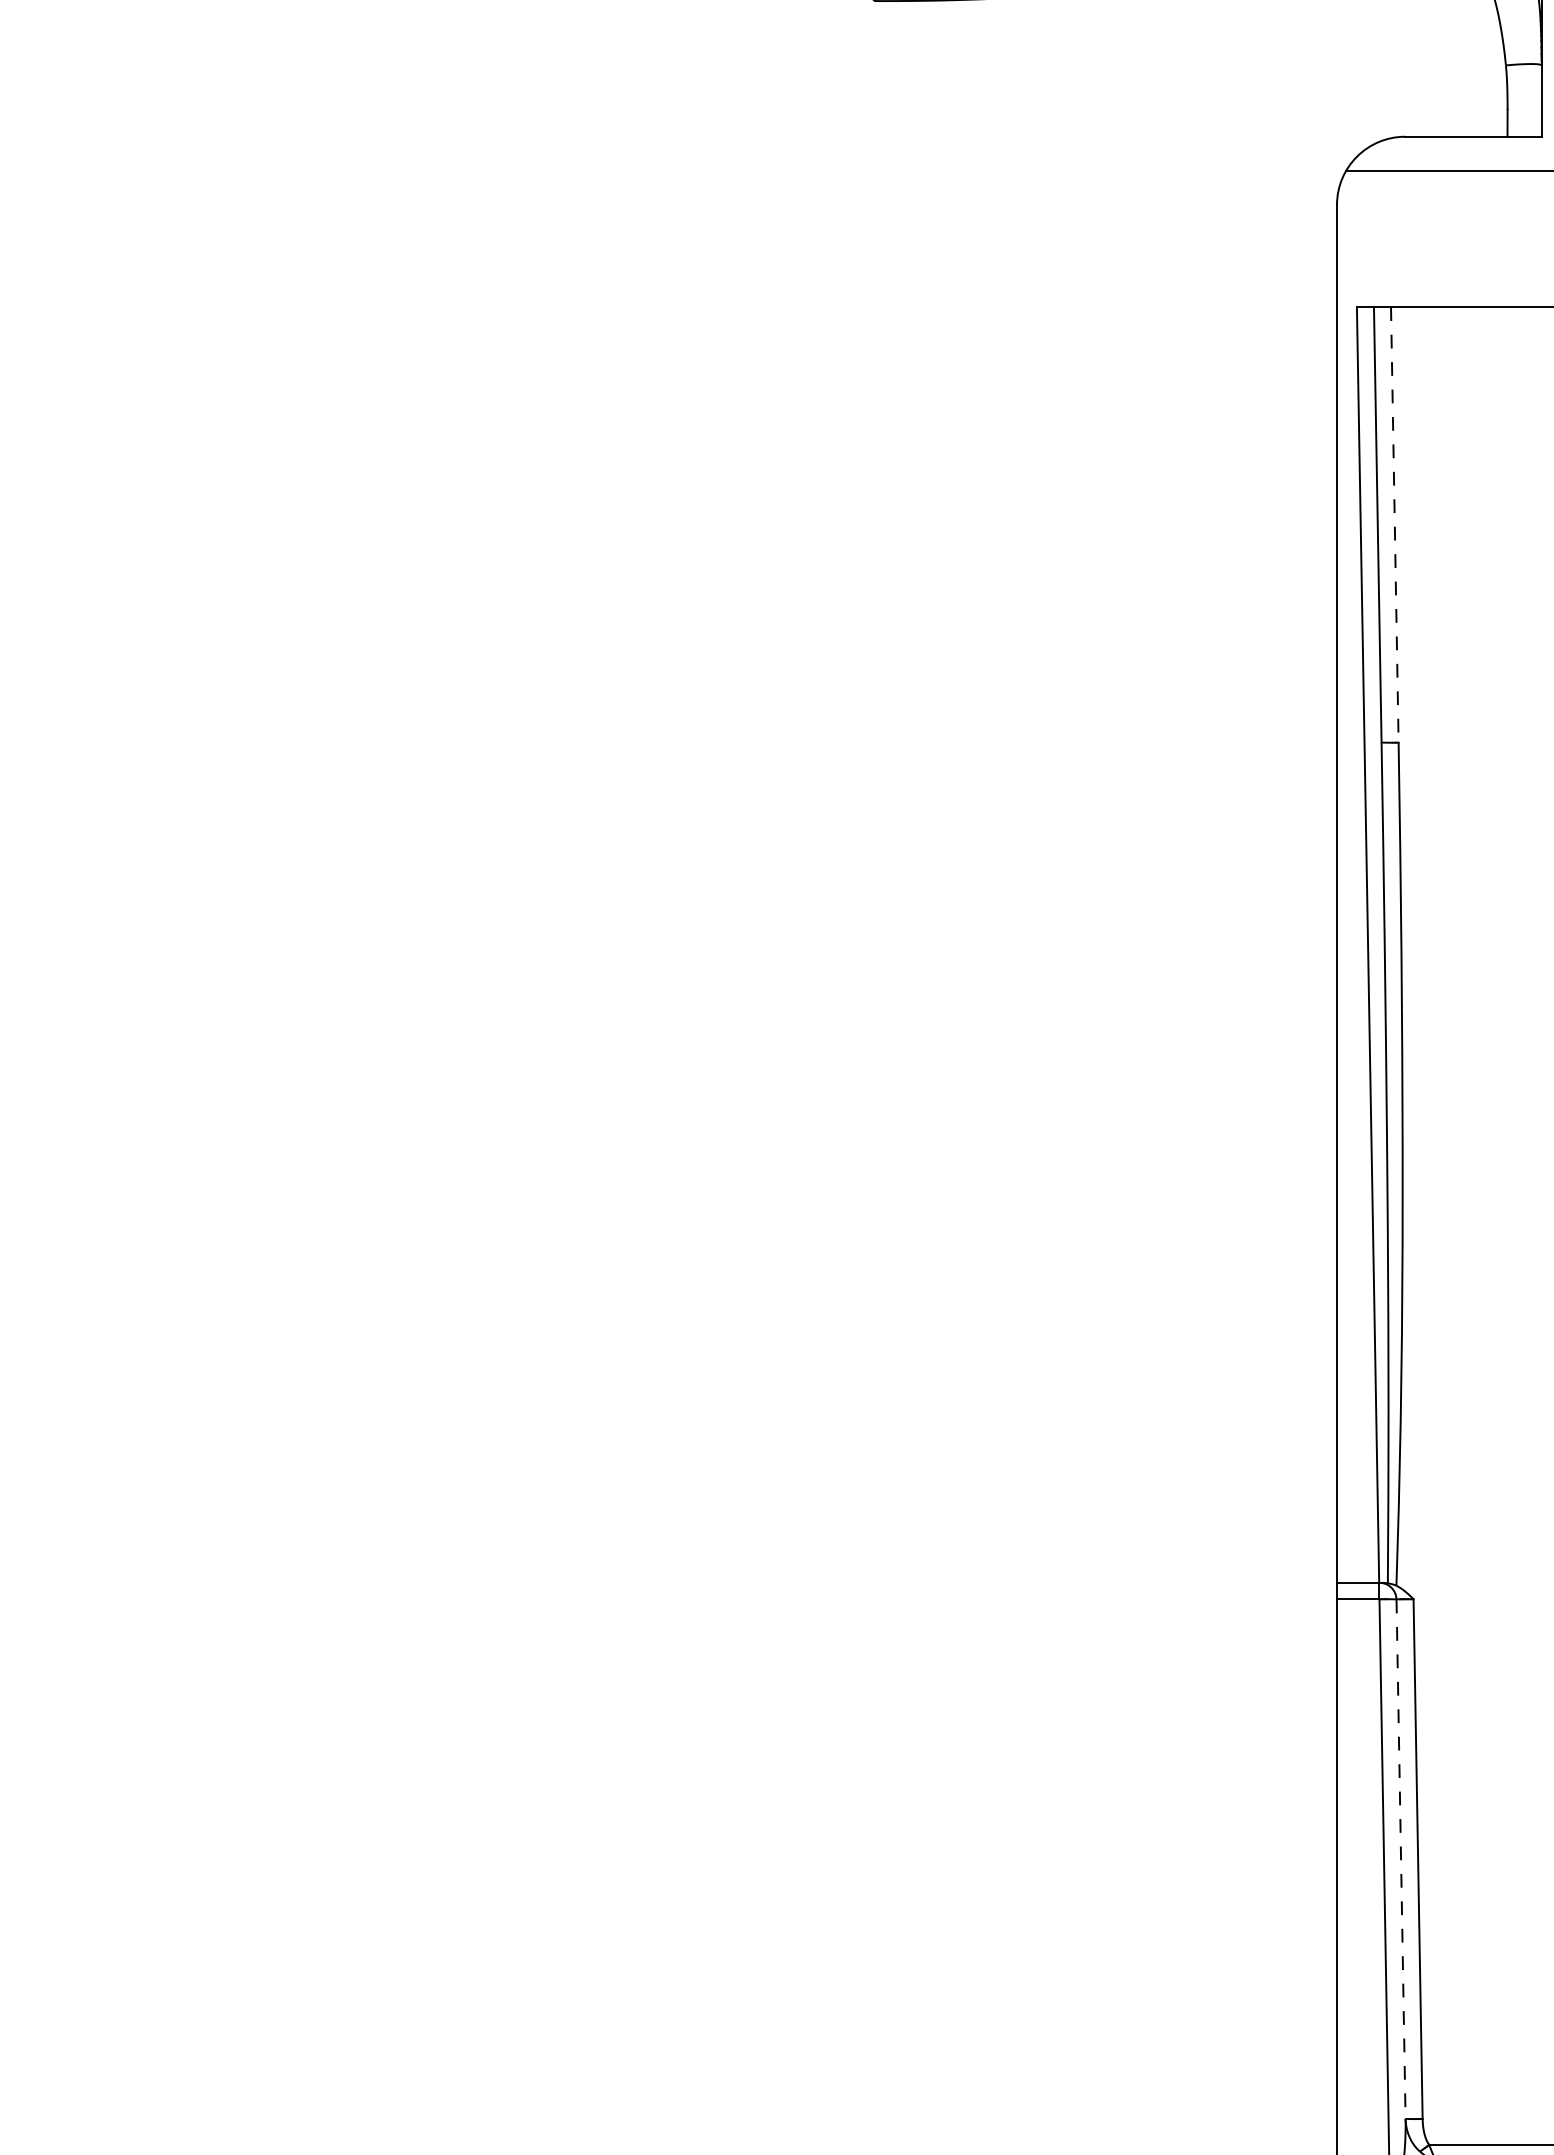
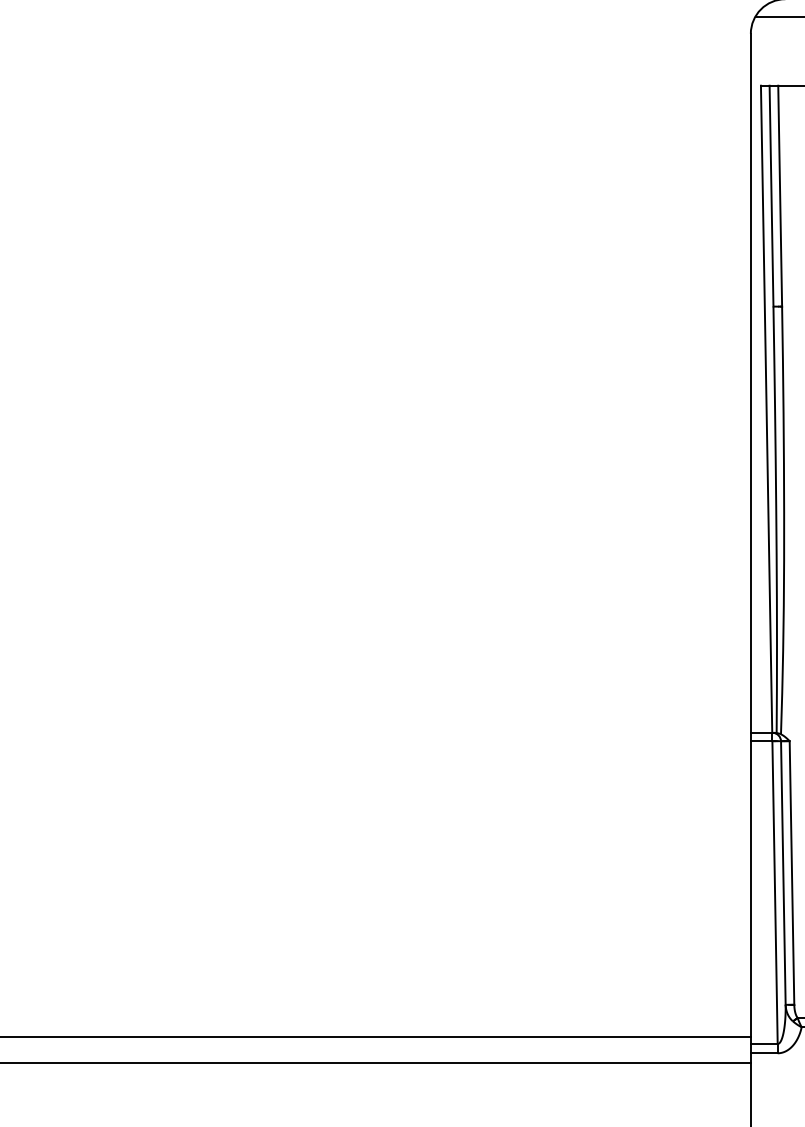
line: (1395, 525) -> (780, 196), dashed -> solid
line: (1401, 1860) -> (783, 873), dashed -> solid

